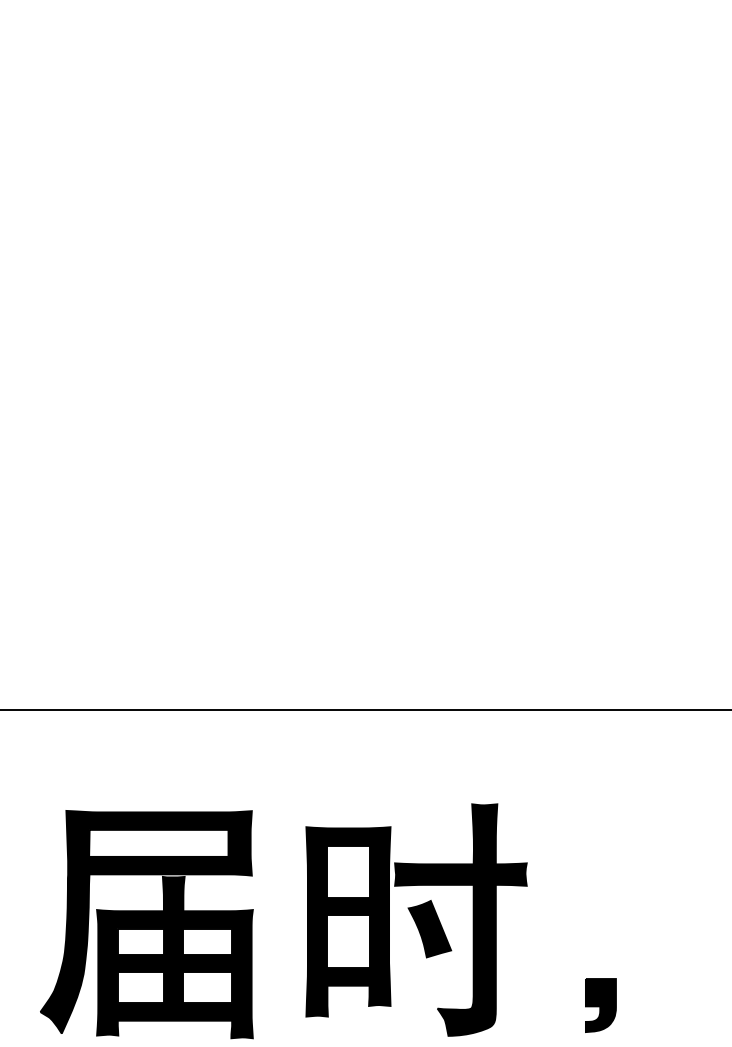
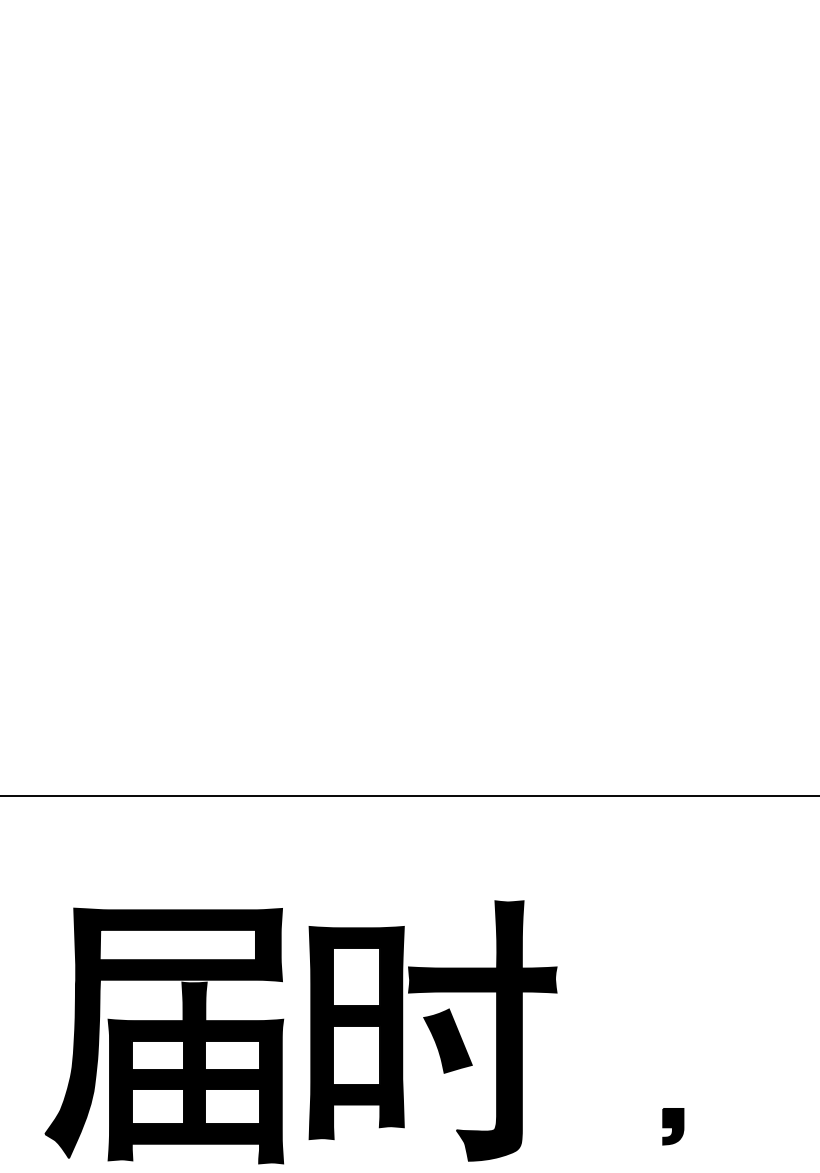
part: (416, 919) -> (432, 1030), moved
part: (600, 1005) -> (672, 1126), size x0.6

